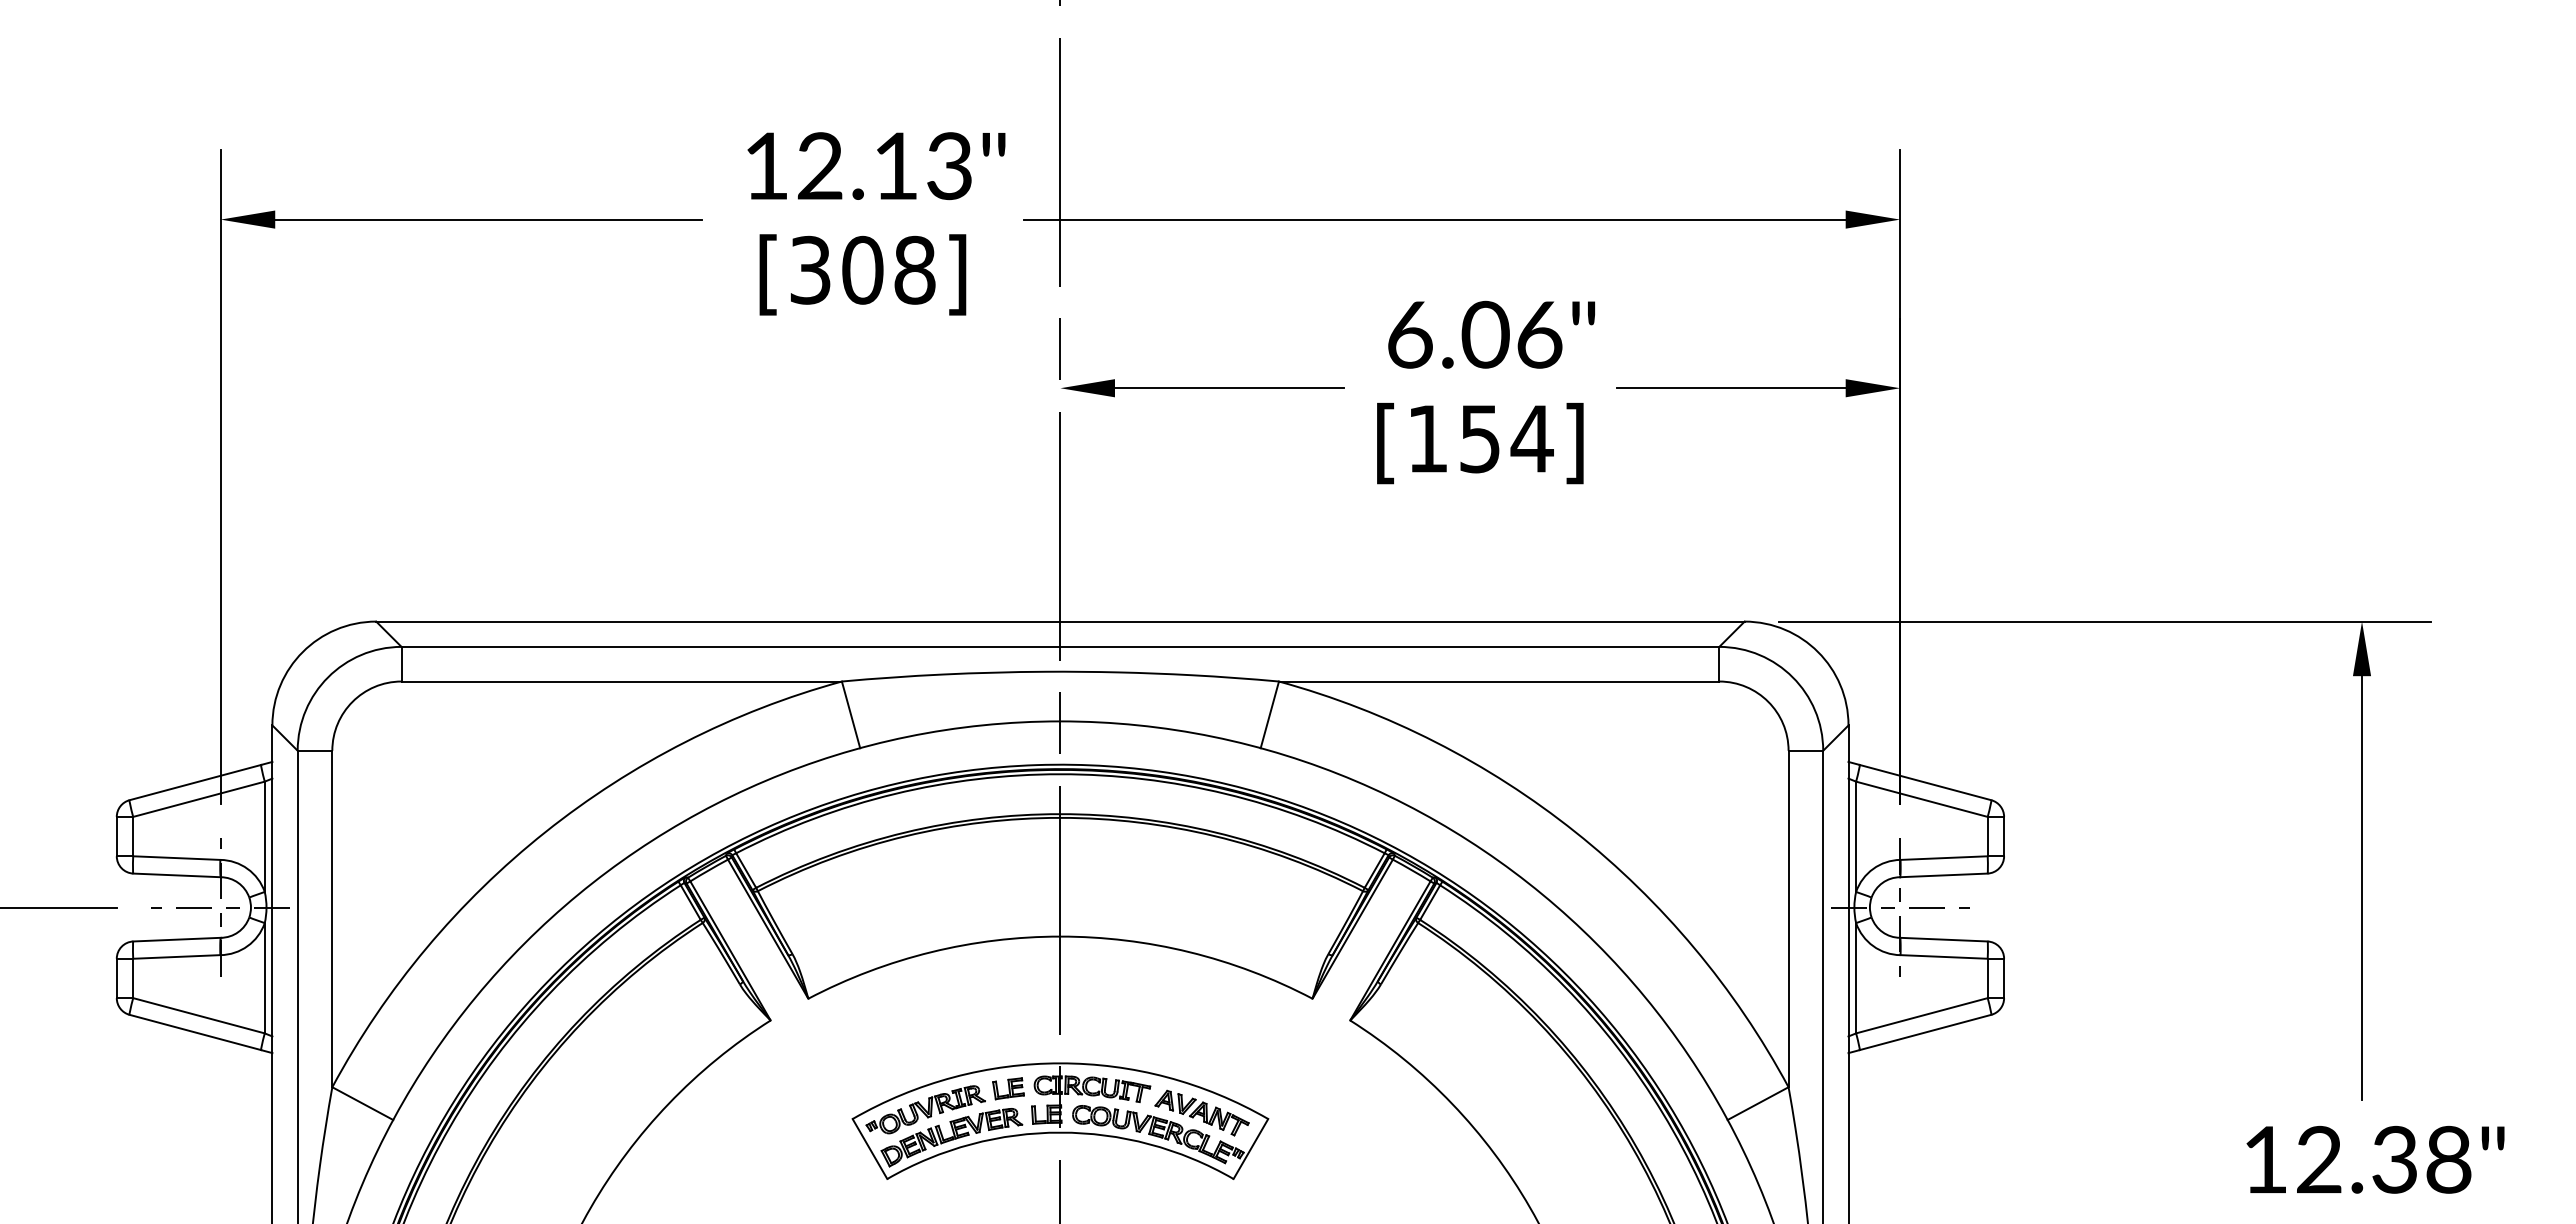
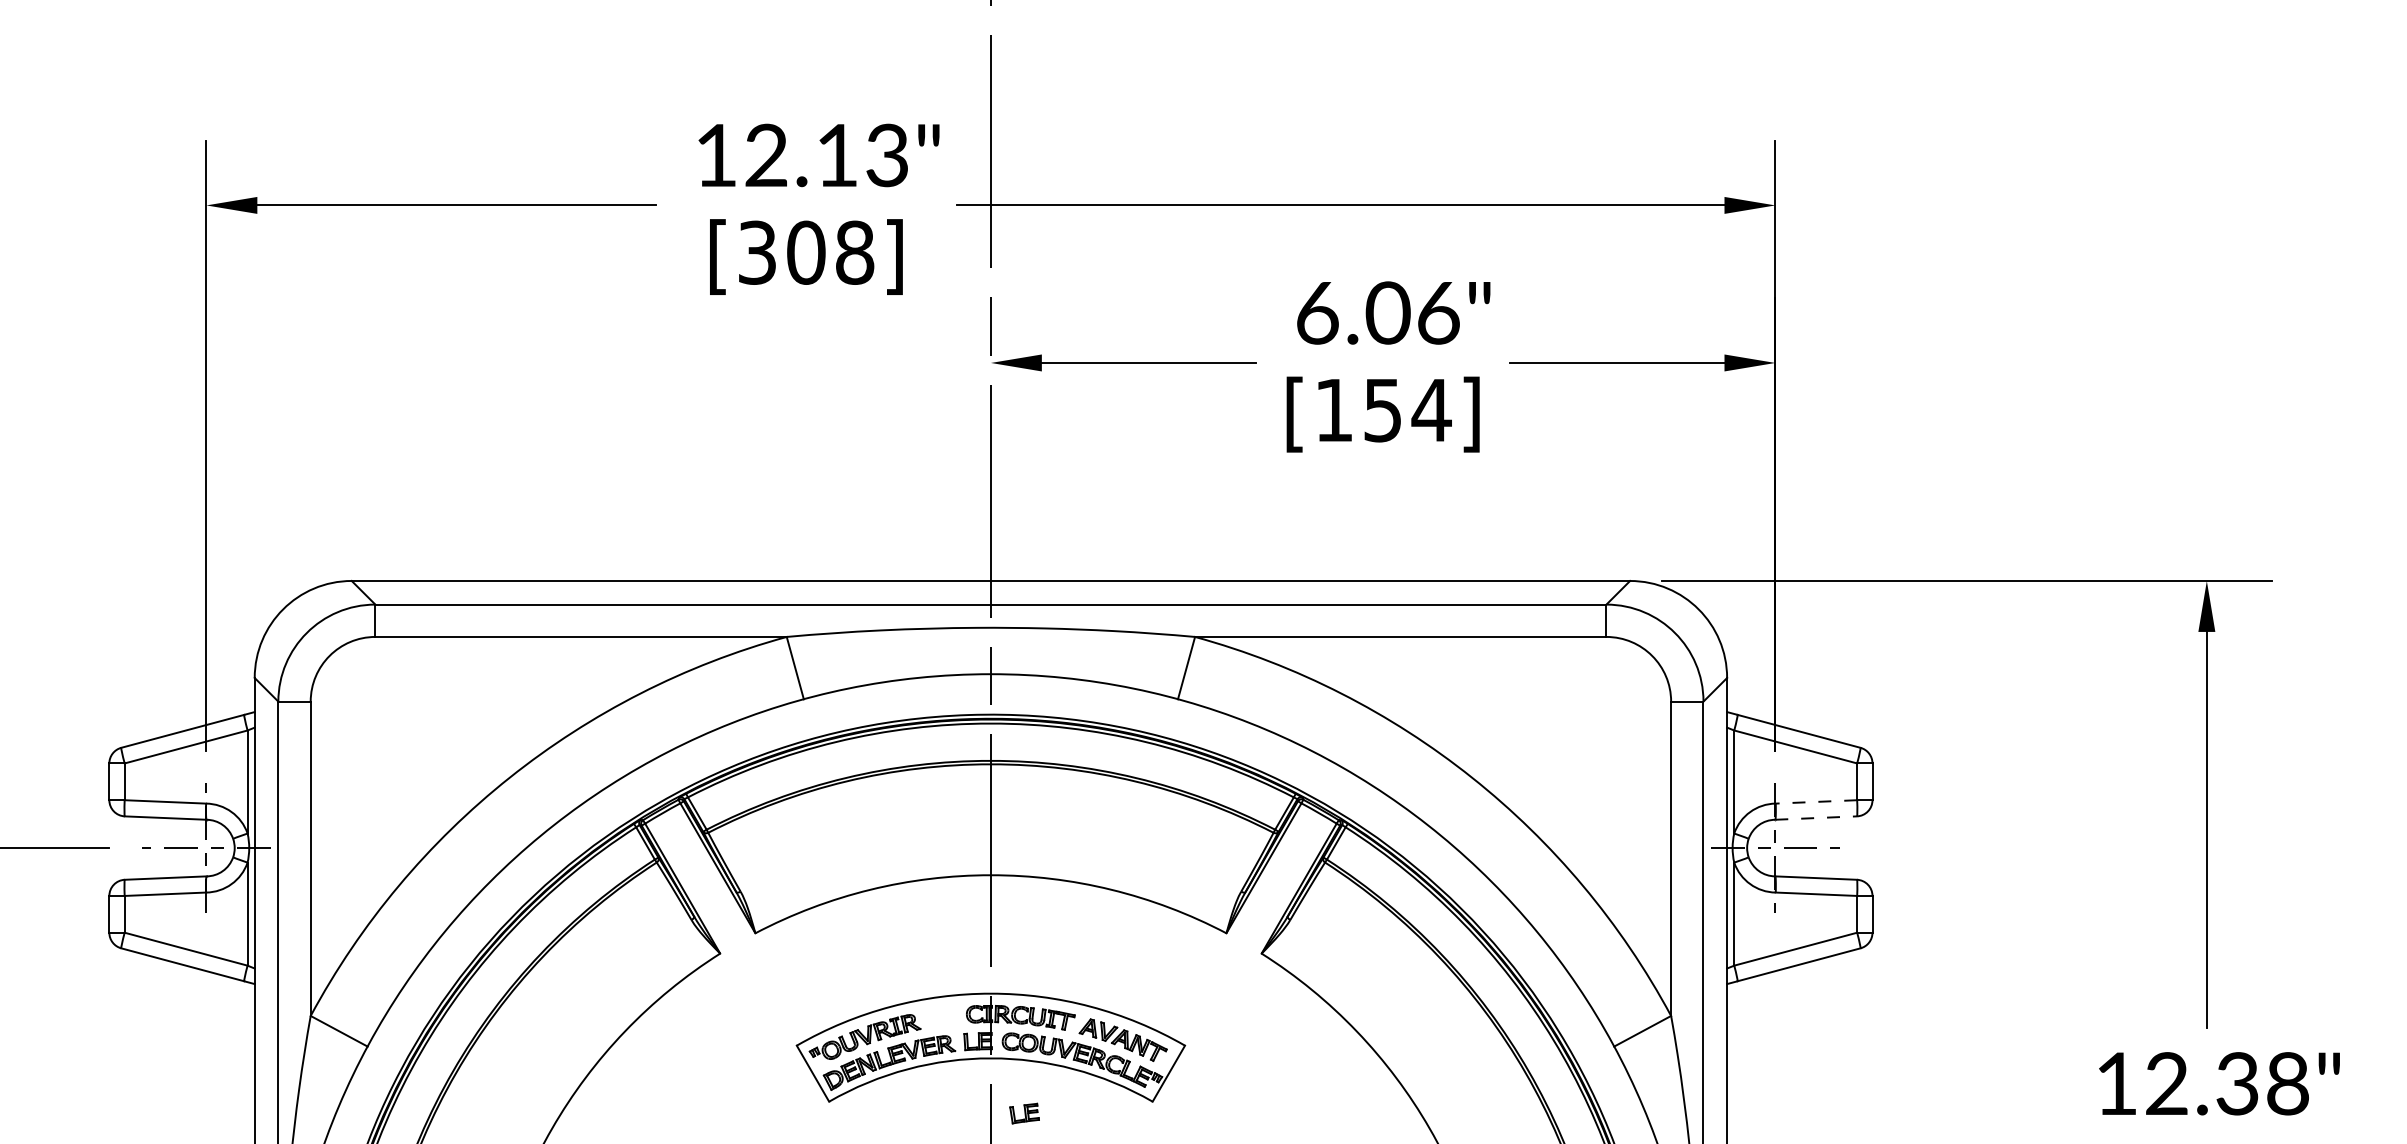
line: (1944, 858) -> (1816, 802), solid -> dashed
line: (1943, 875) -> (1815, 818), solid -> dashed
part: (1008, 1088) -> (1024, 1113), moved

